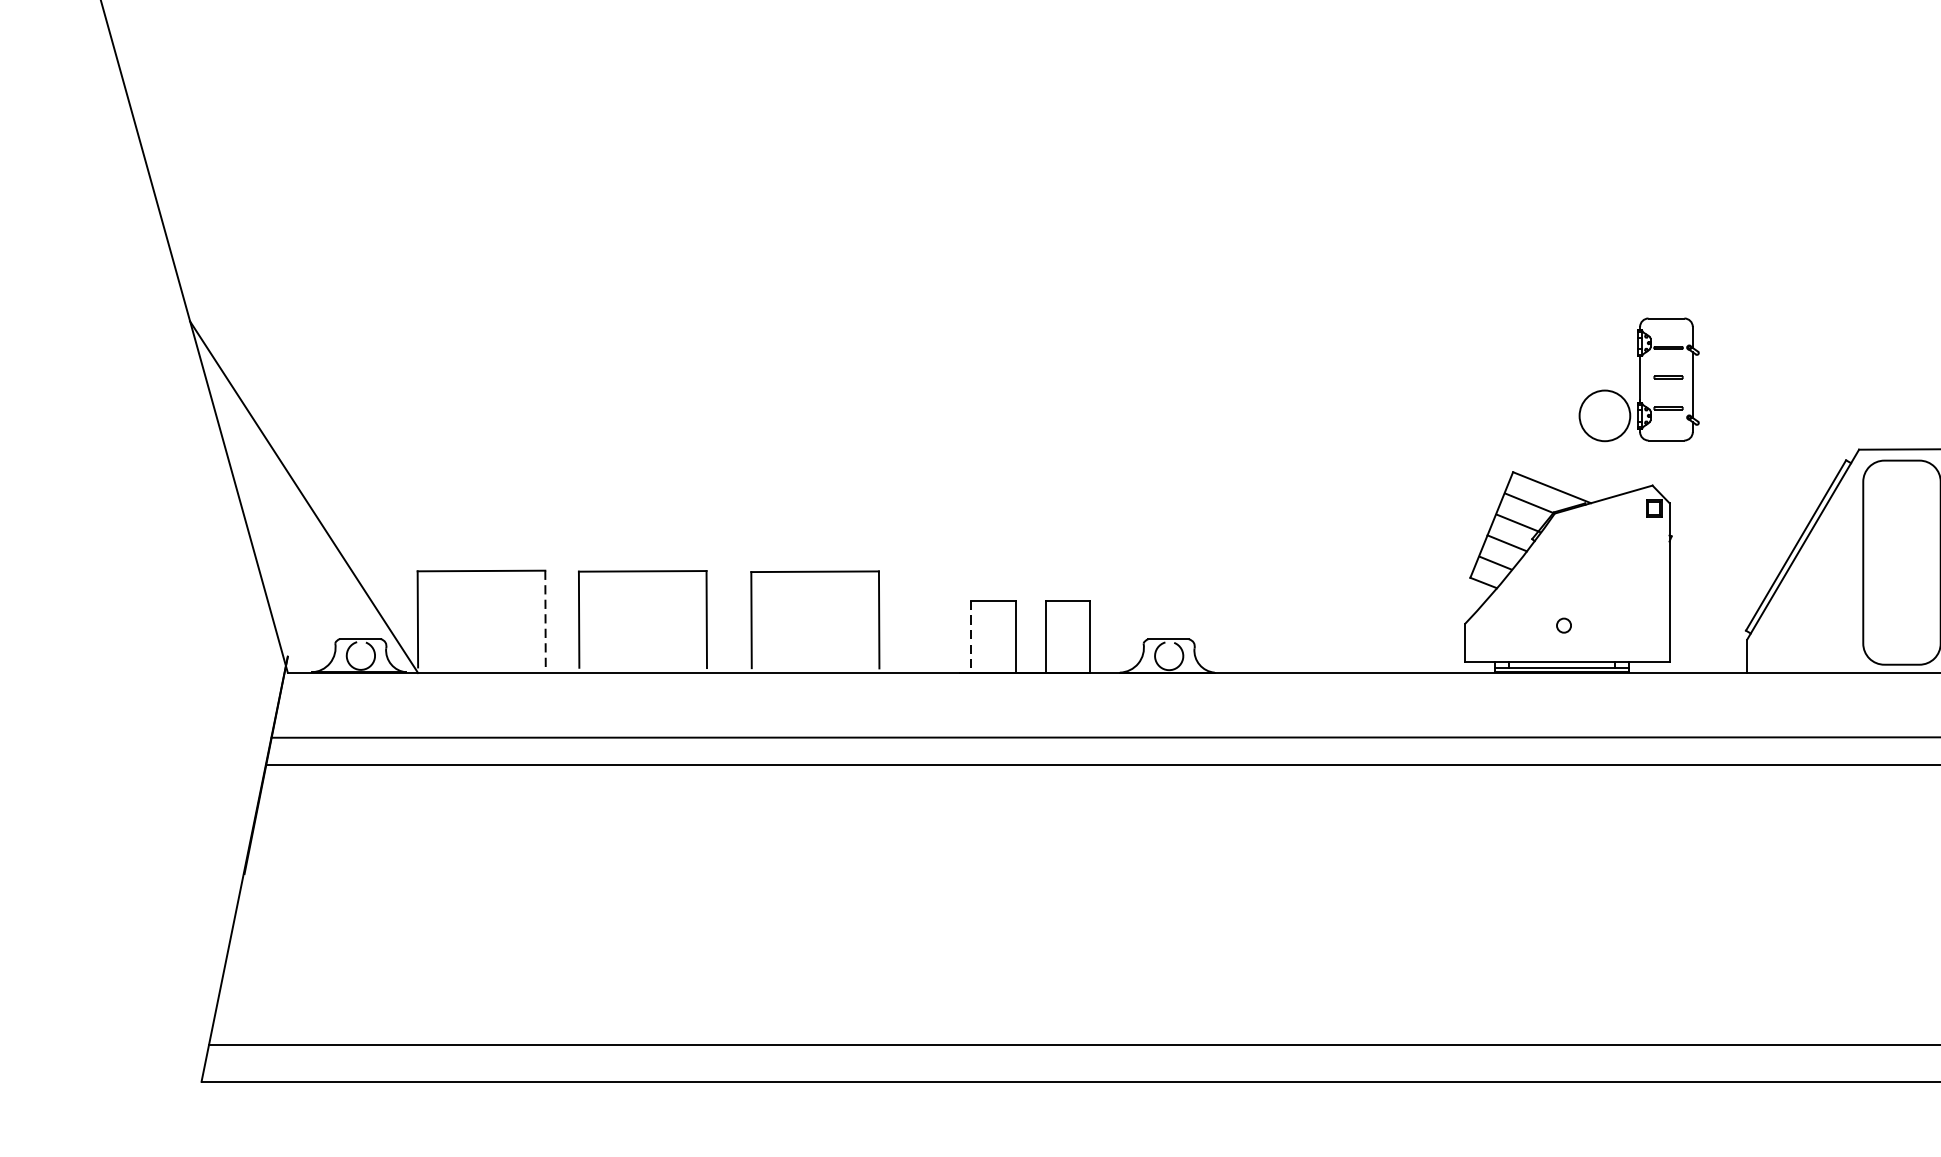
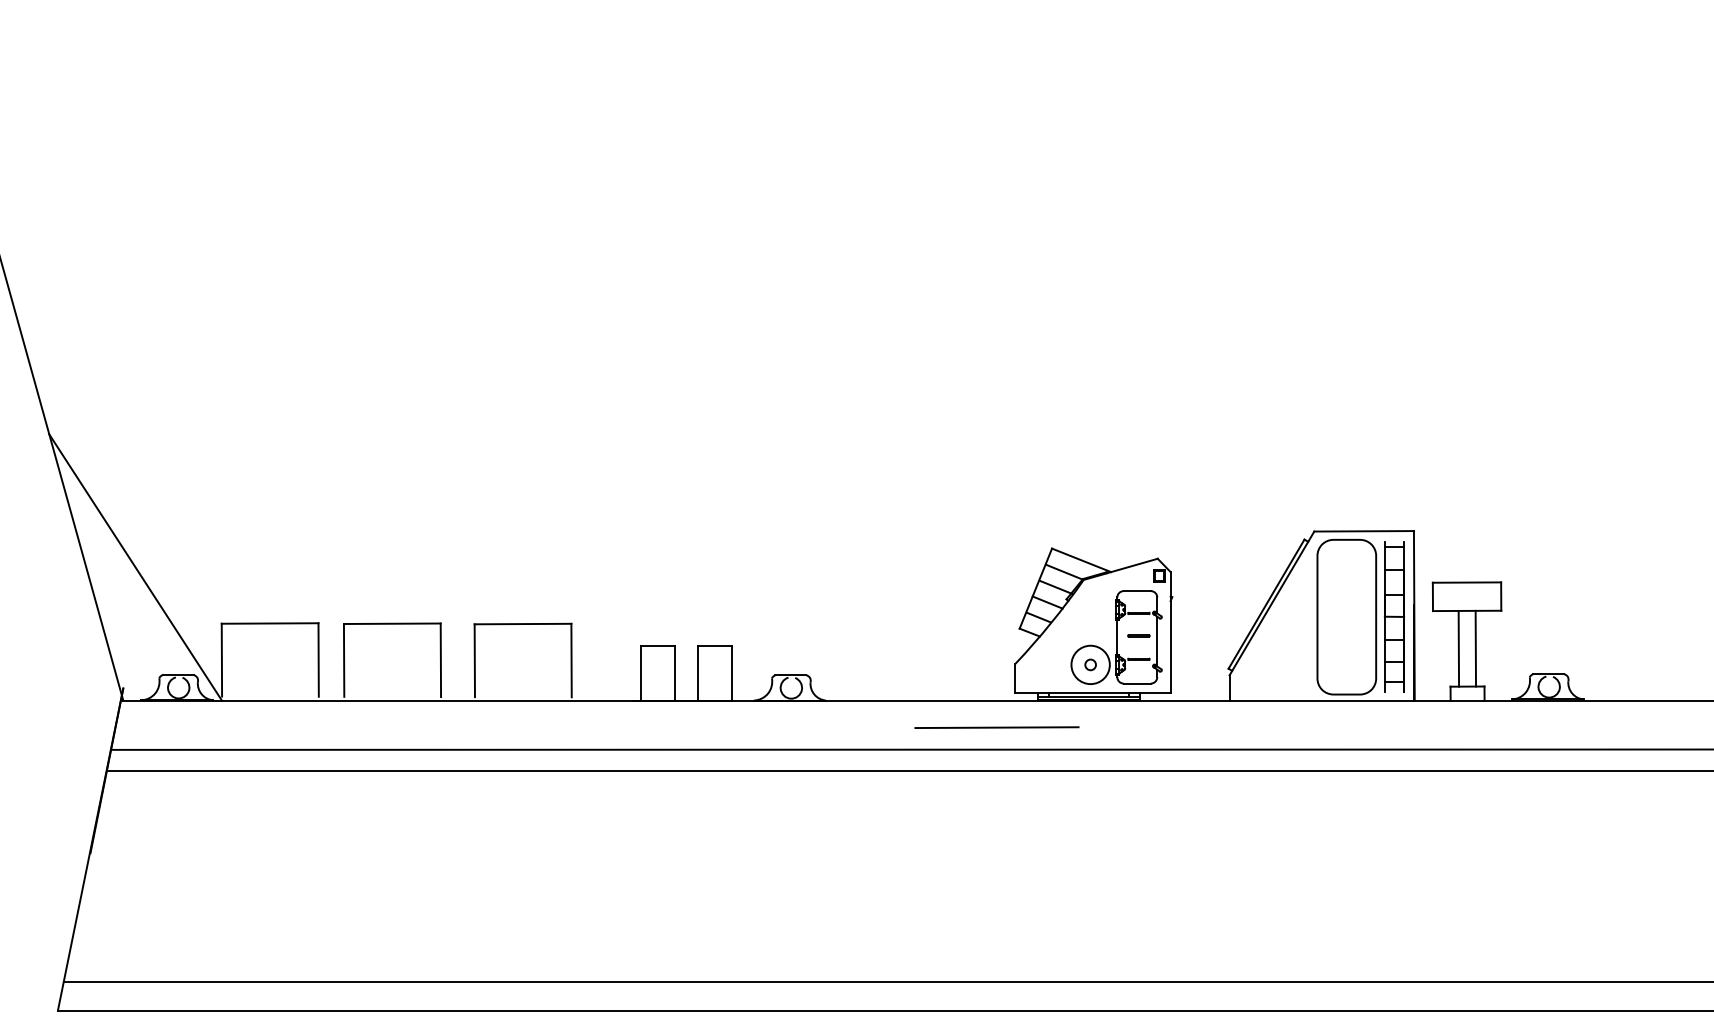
part: (1639, 379) -> (1116, 637), moved
line: (545, 619) -> (318, 660), dashed -> solid
line: (971, 638) -> (641, 674), dashed -> solid
line: (1439, 708) -> (996, 727), added

